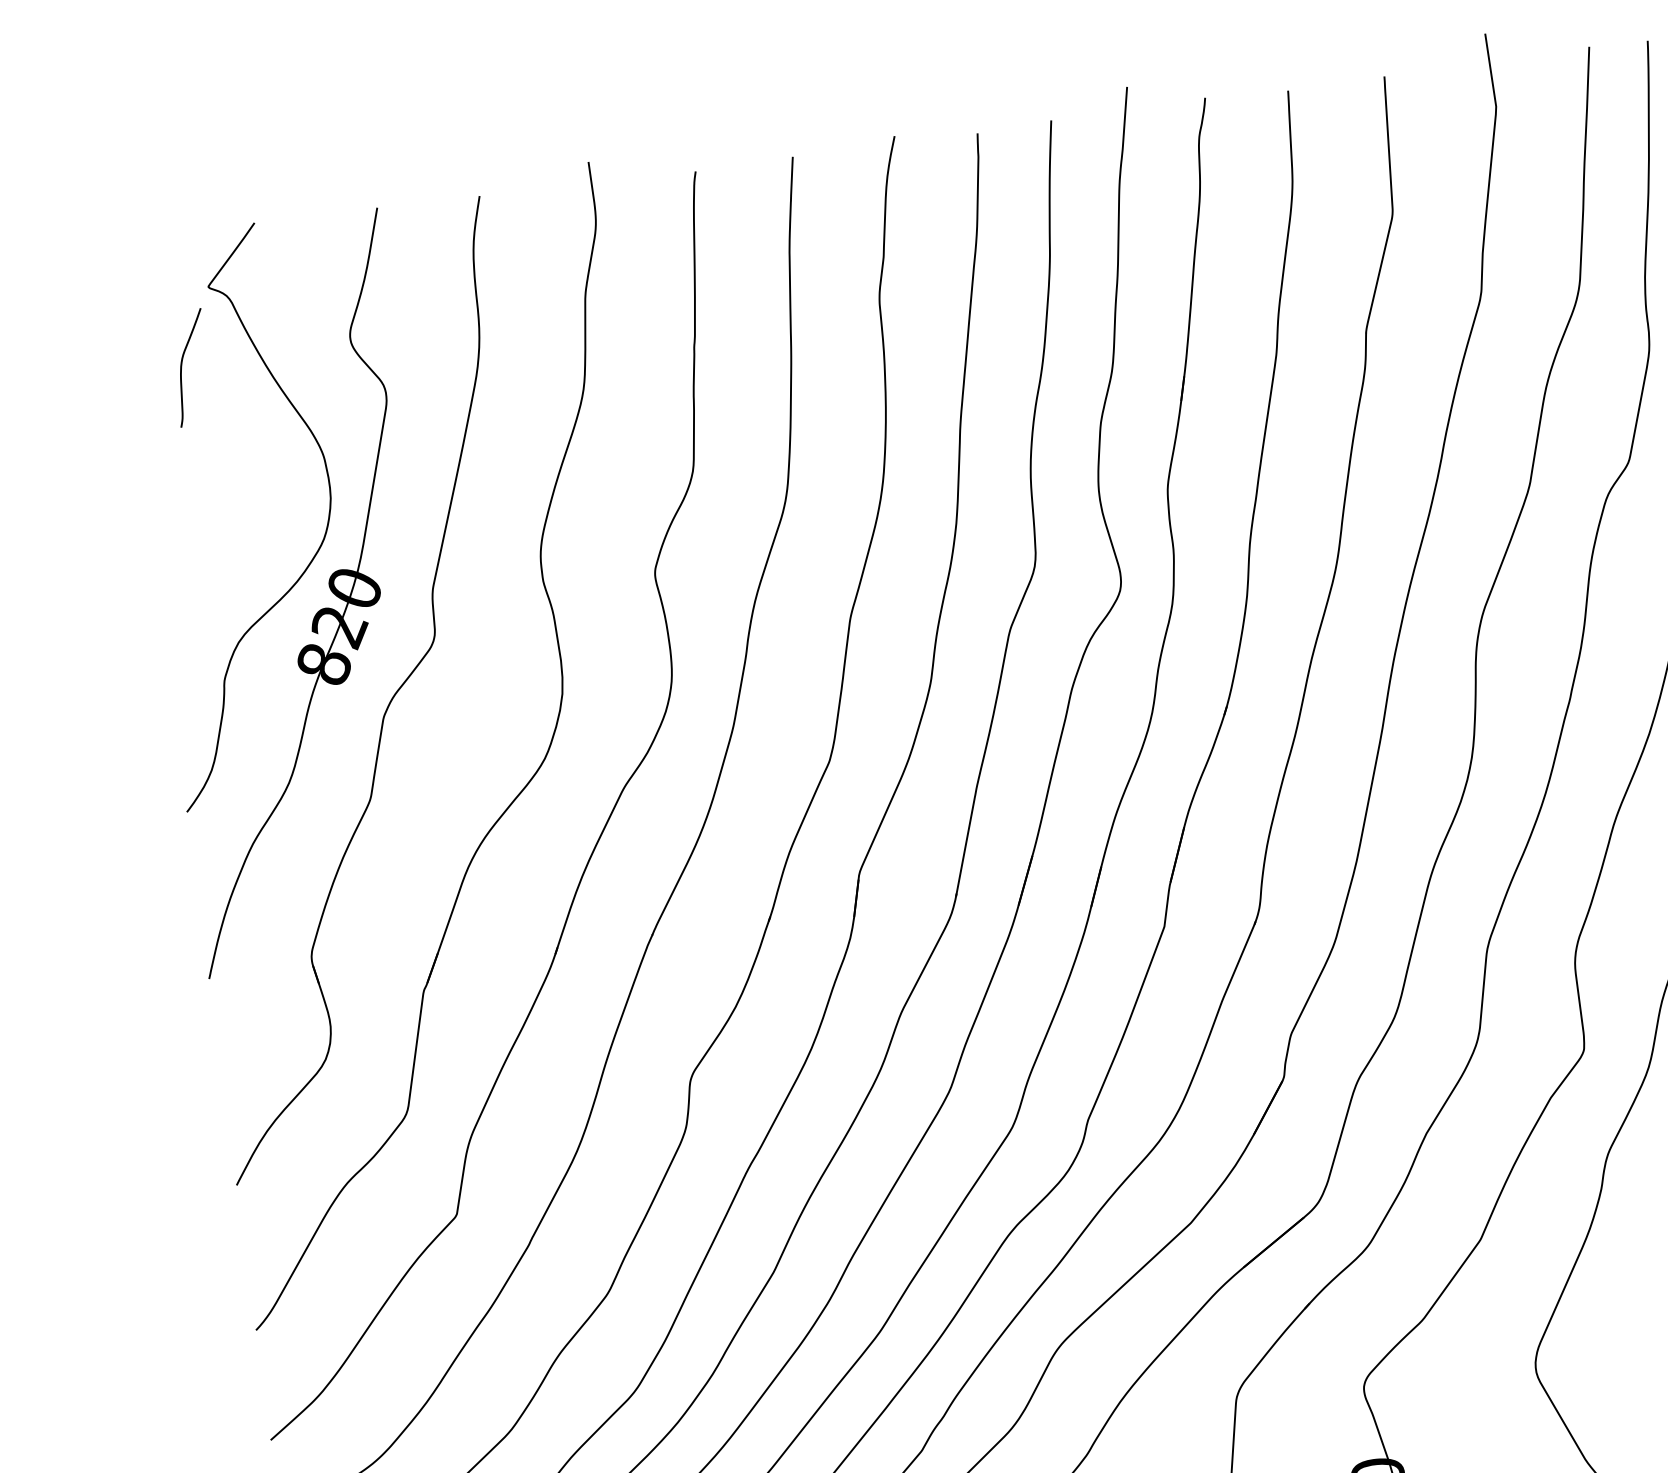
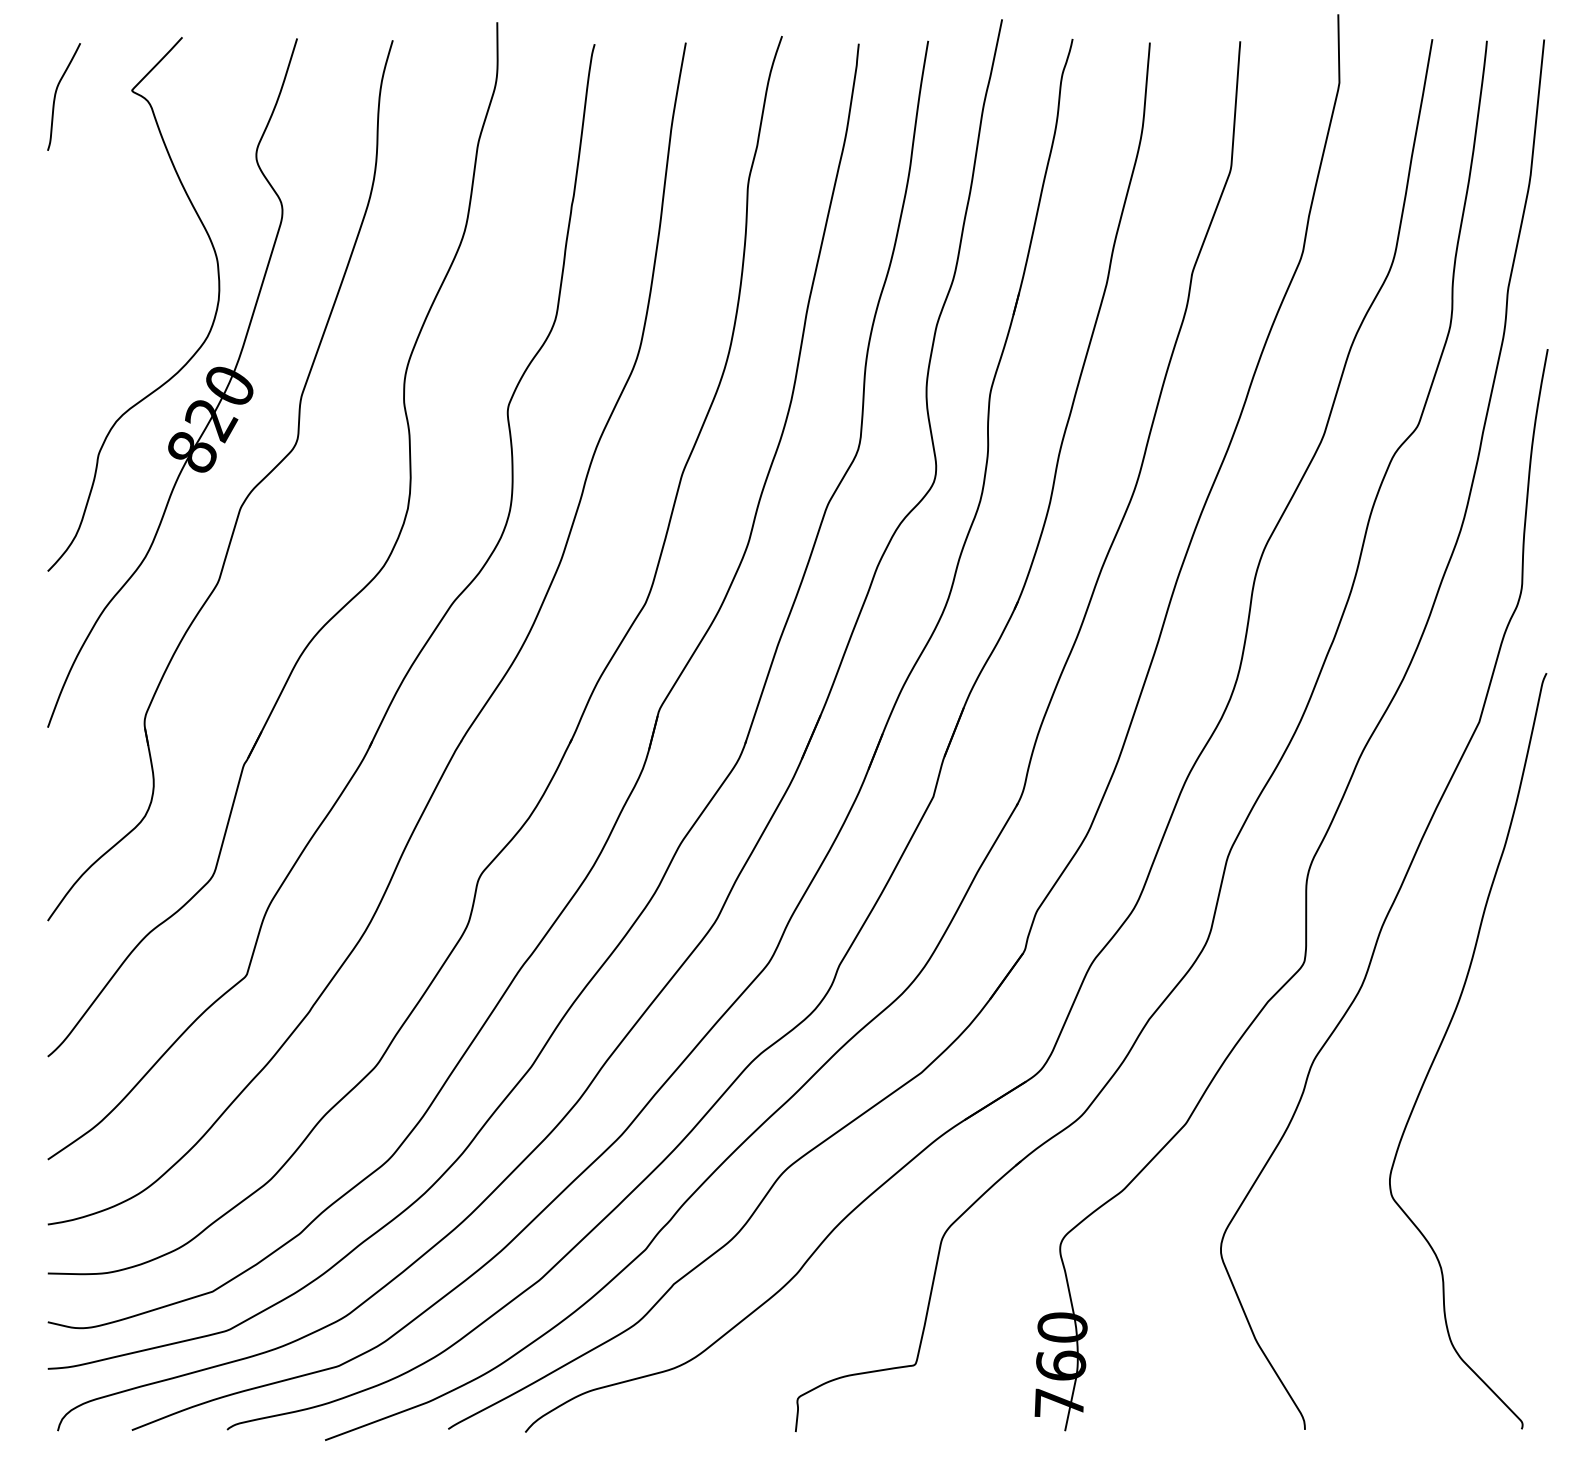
curve: (182, 366) -> (56, 94), moved

